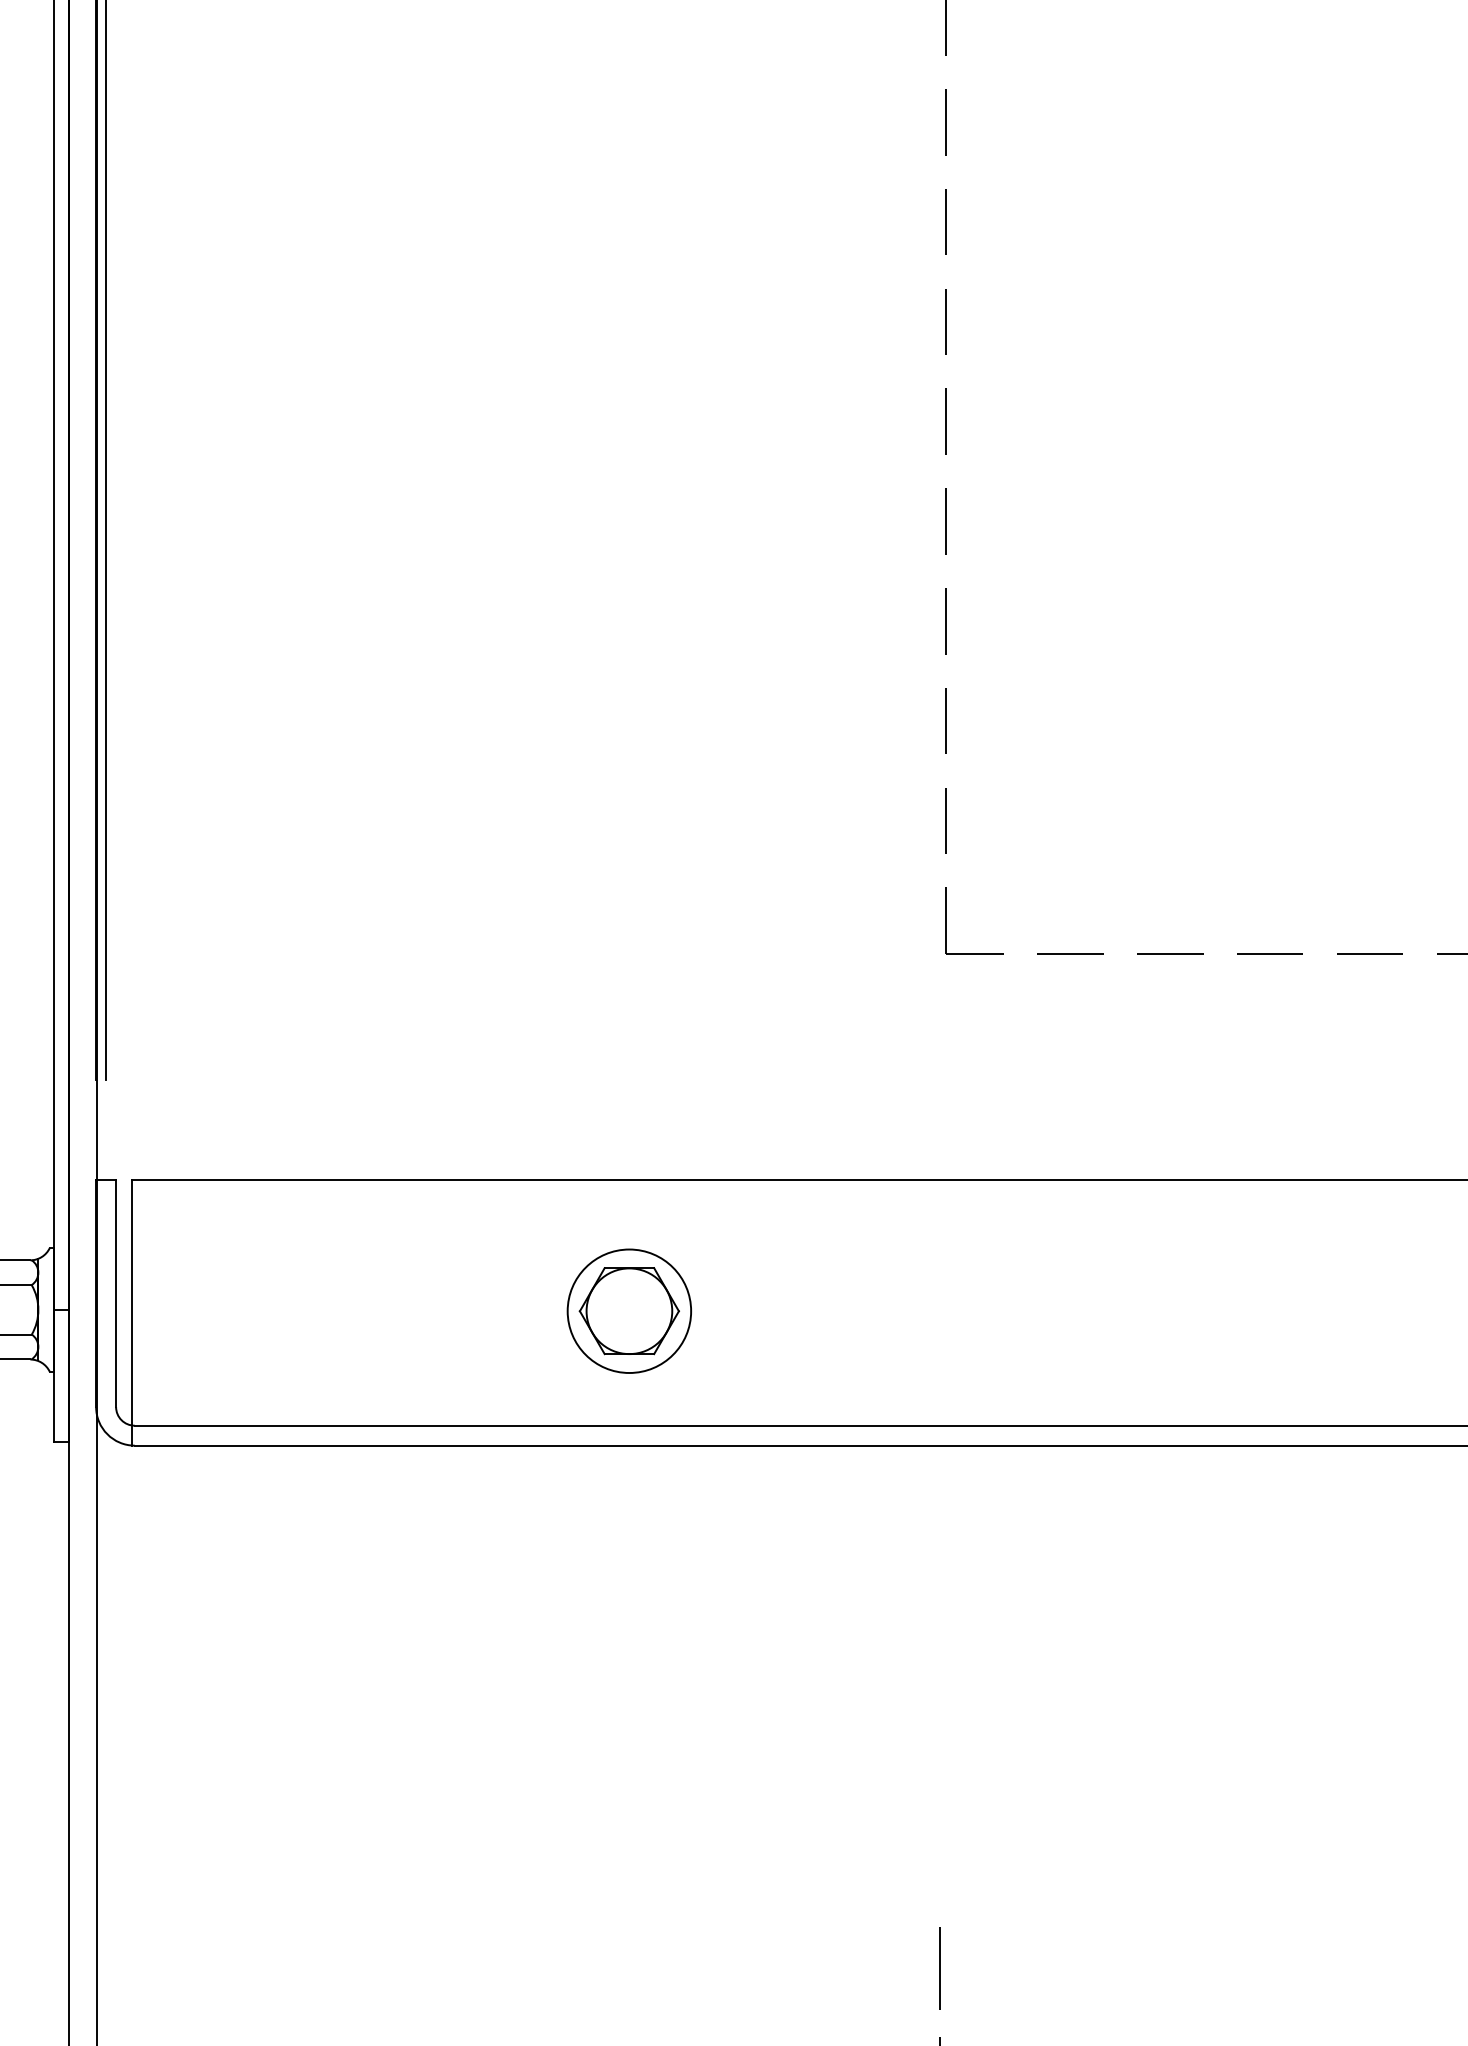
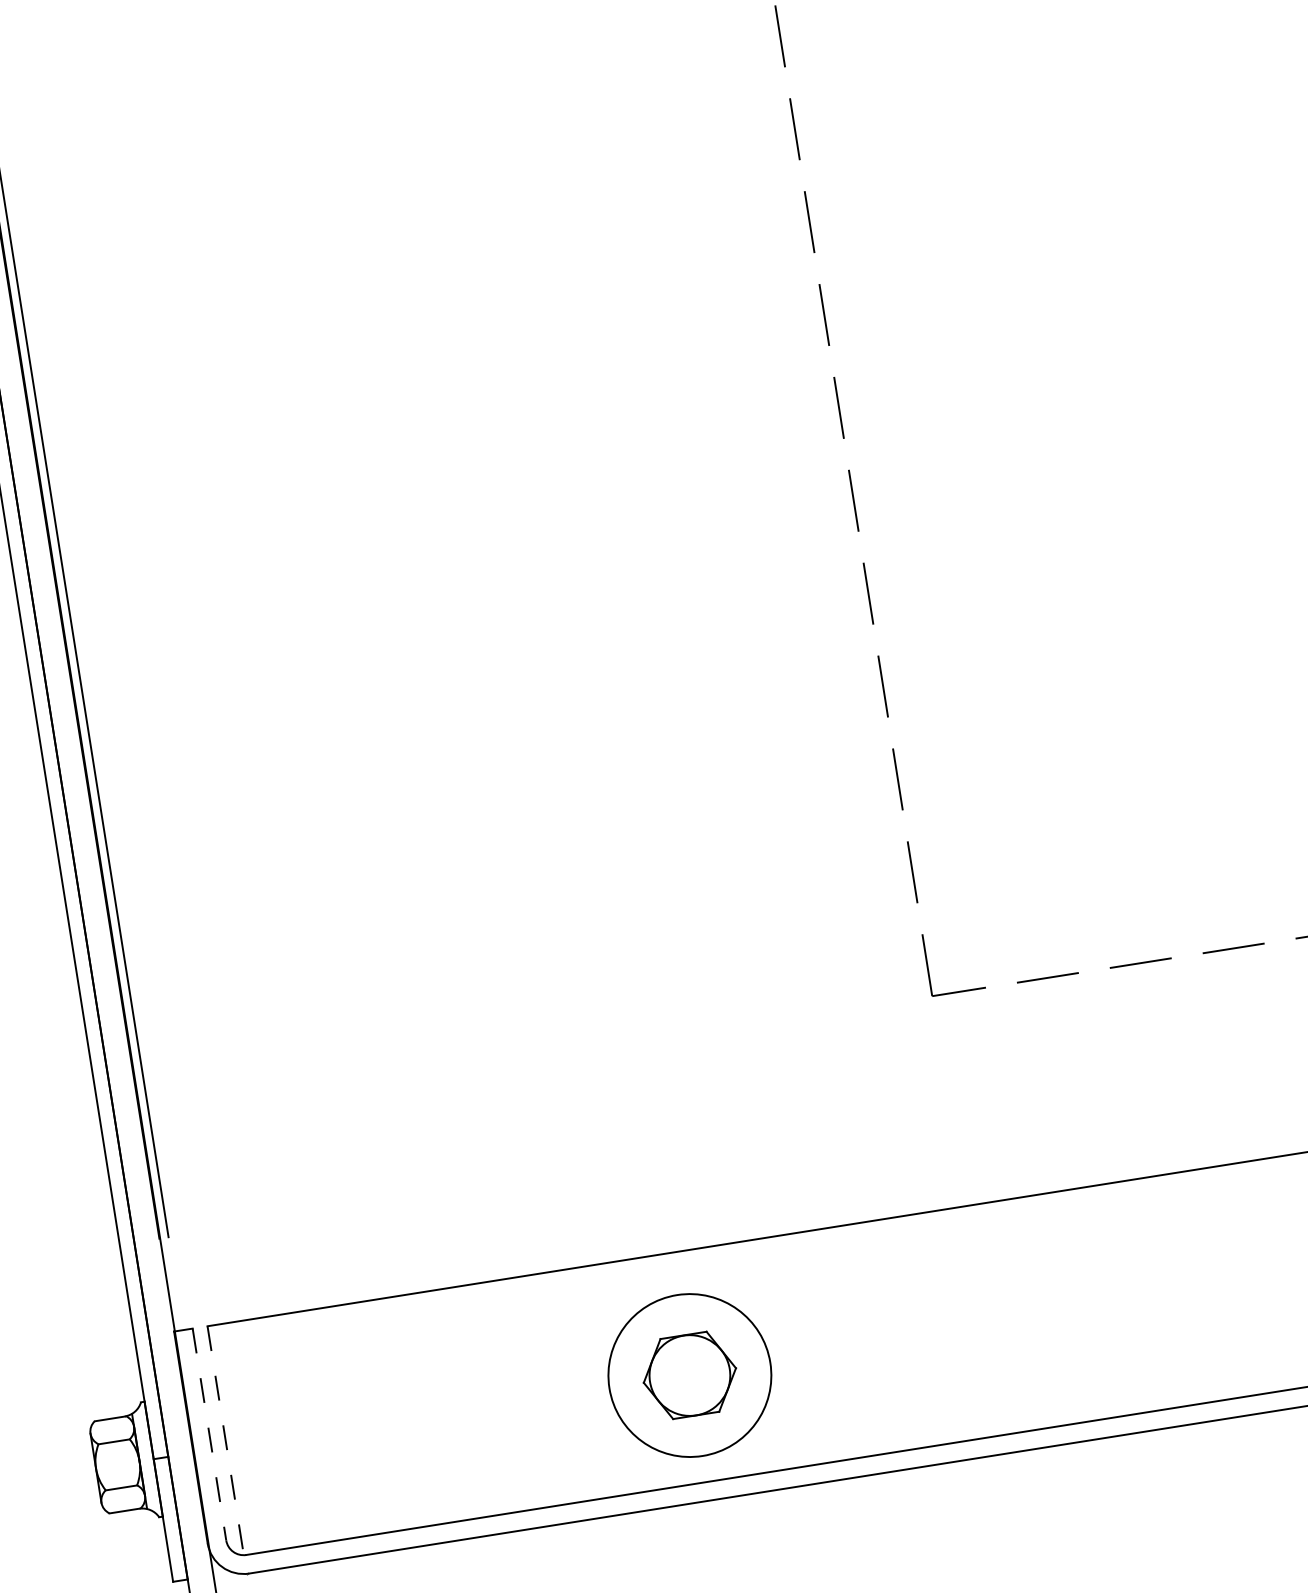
line: (116, 1293) -> (209, 1434), solid -> dashed
circle: (629, 1311) -> (690, 1375), size x1.4
line: (132, 1313) -> (227, 1450), solid -> dashed

